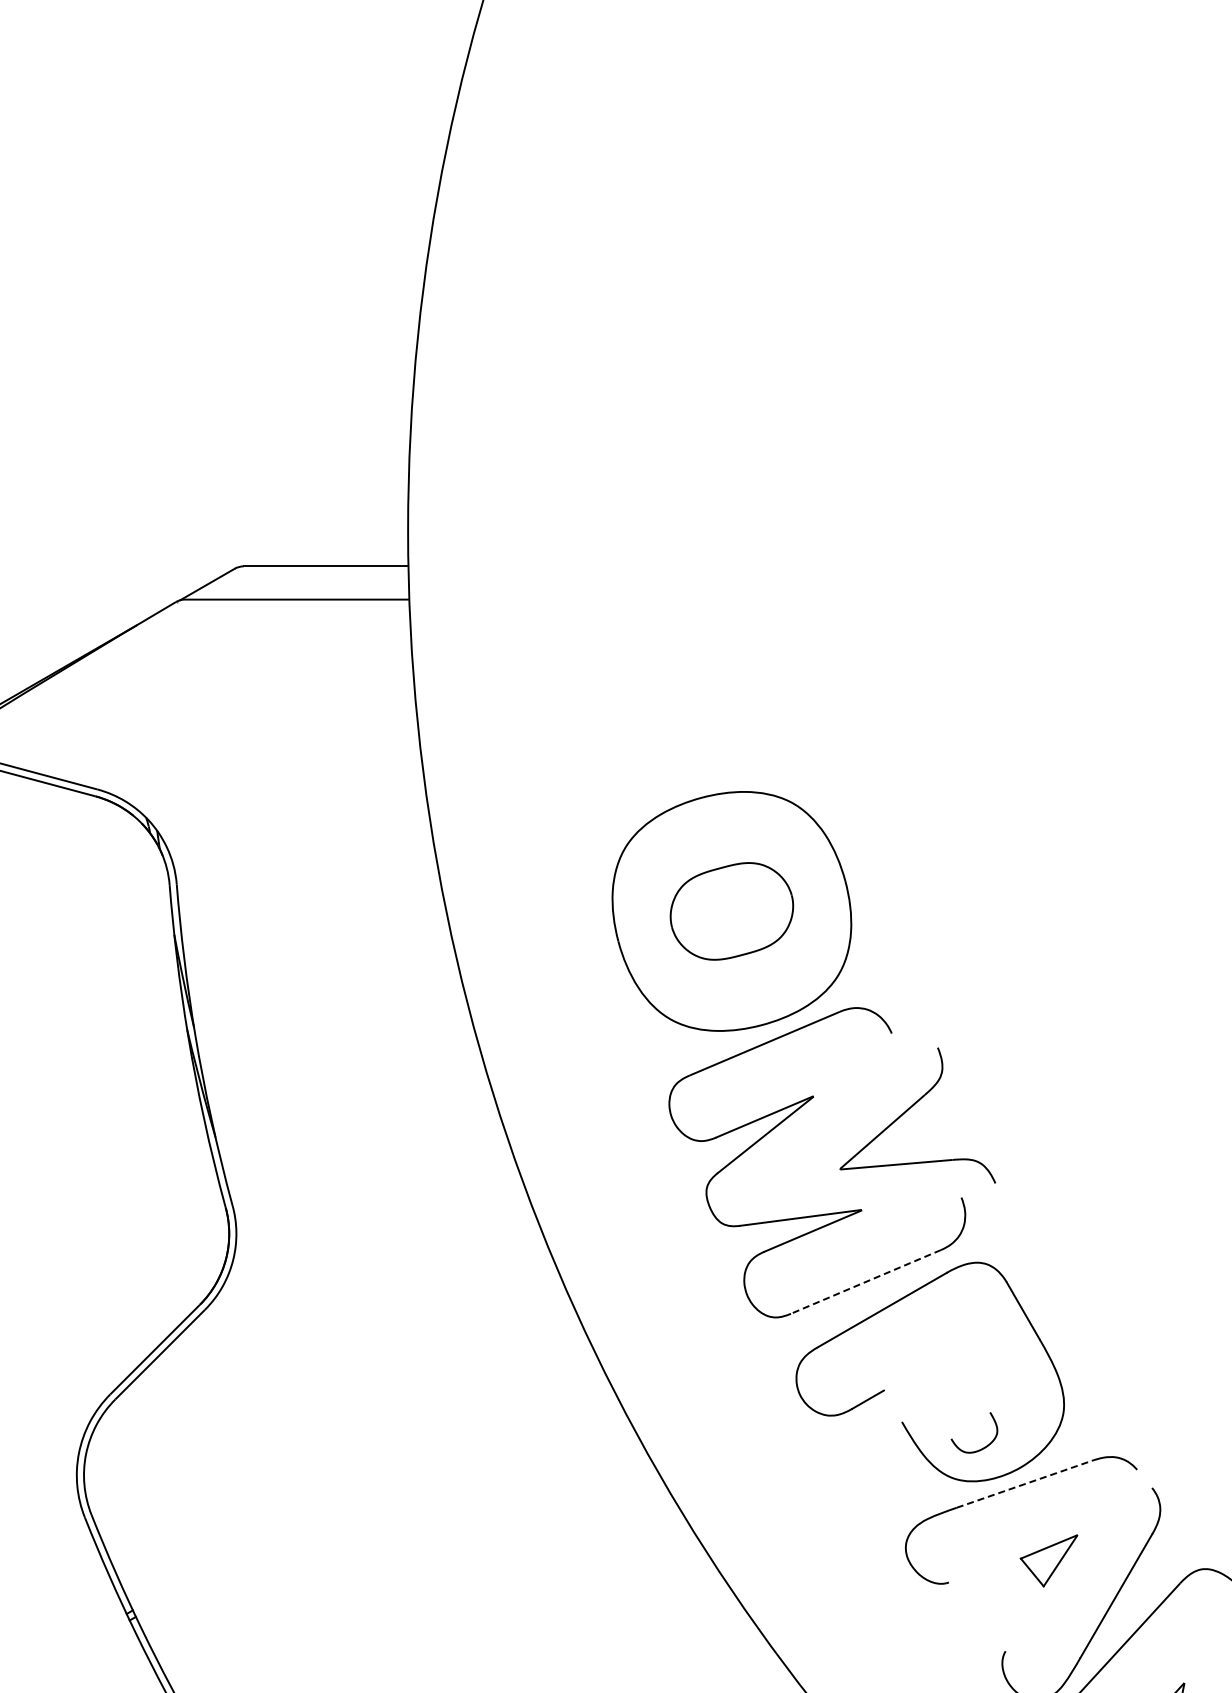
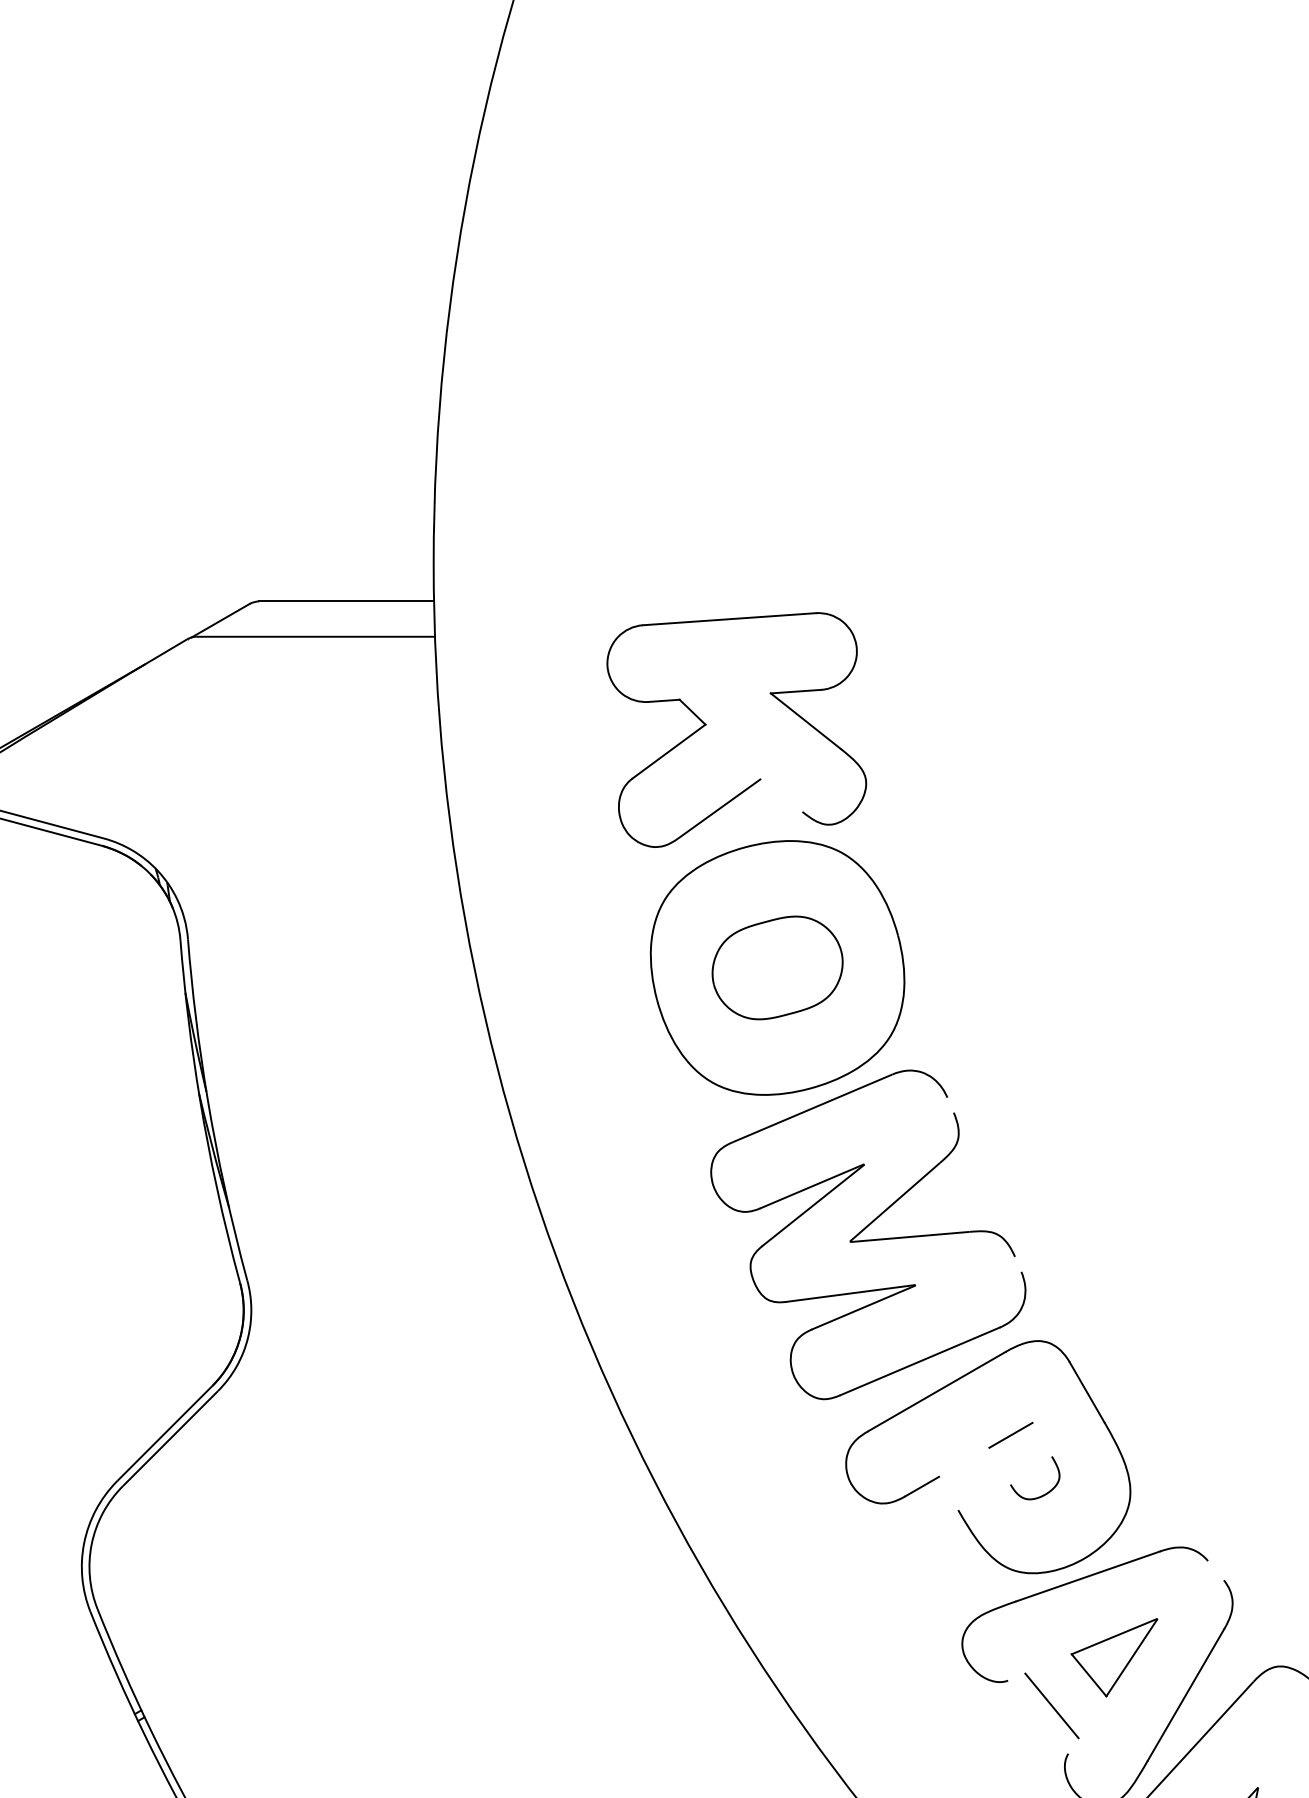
part: (665, 682) -> (707, 724), added
part: (912, 1107) -> (926, 1176), moved
line: (865, 1281) -> (919, 1361), dashed -> solid
line: (951, 1351) -> (1010, 1435), added
curve: (984, 1446) -> (1045, 1492), moved
line: (1024, 1484) -> (1088, 1576), dashed -> solid
part: (1048, 1560) -> (1113, 1657), size x1.43
line: (990, 1605) -> (1052, 1705), added

